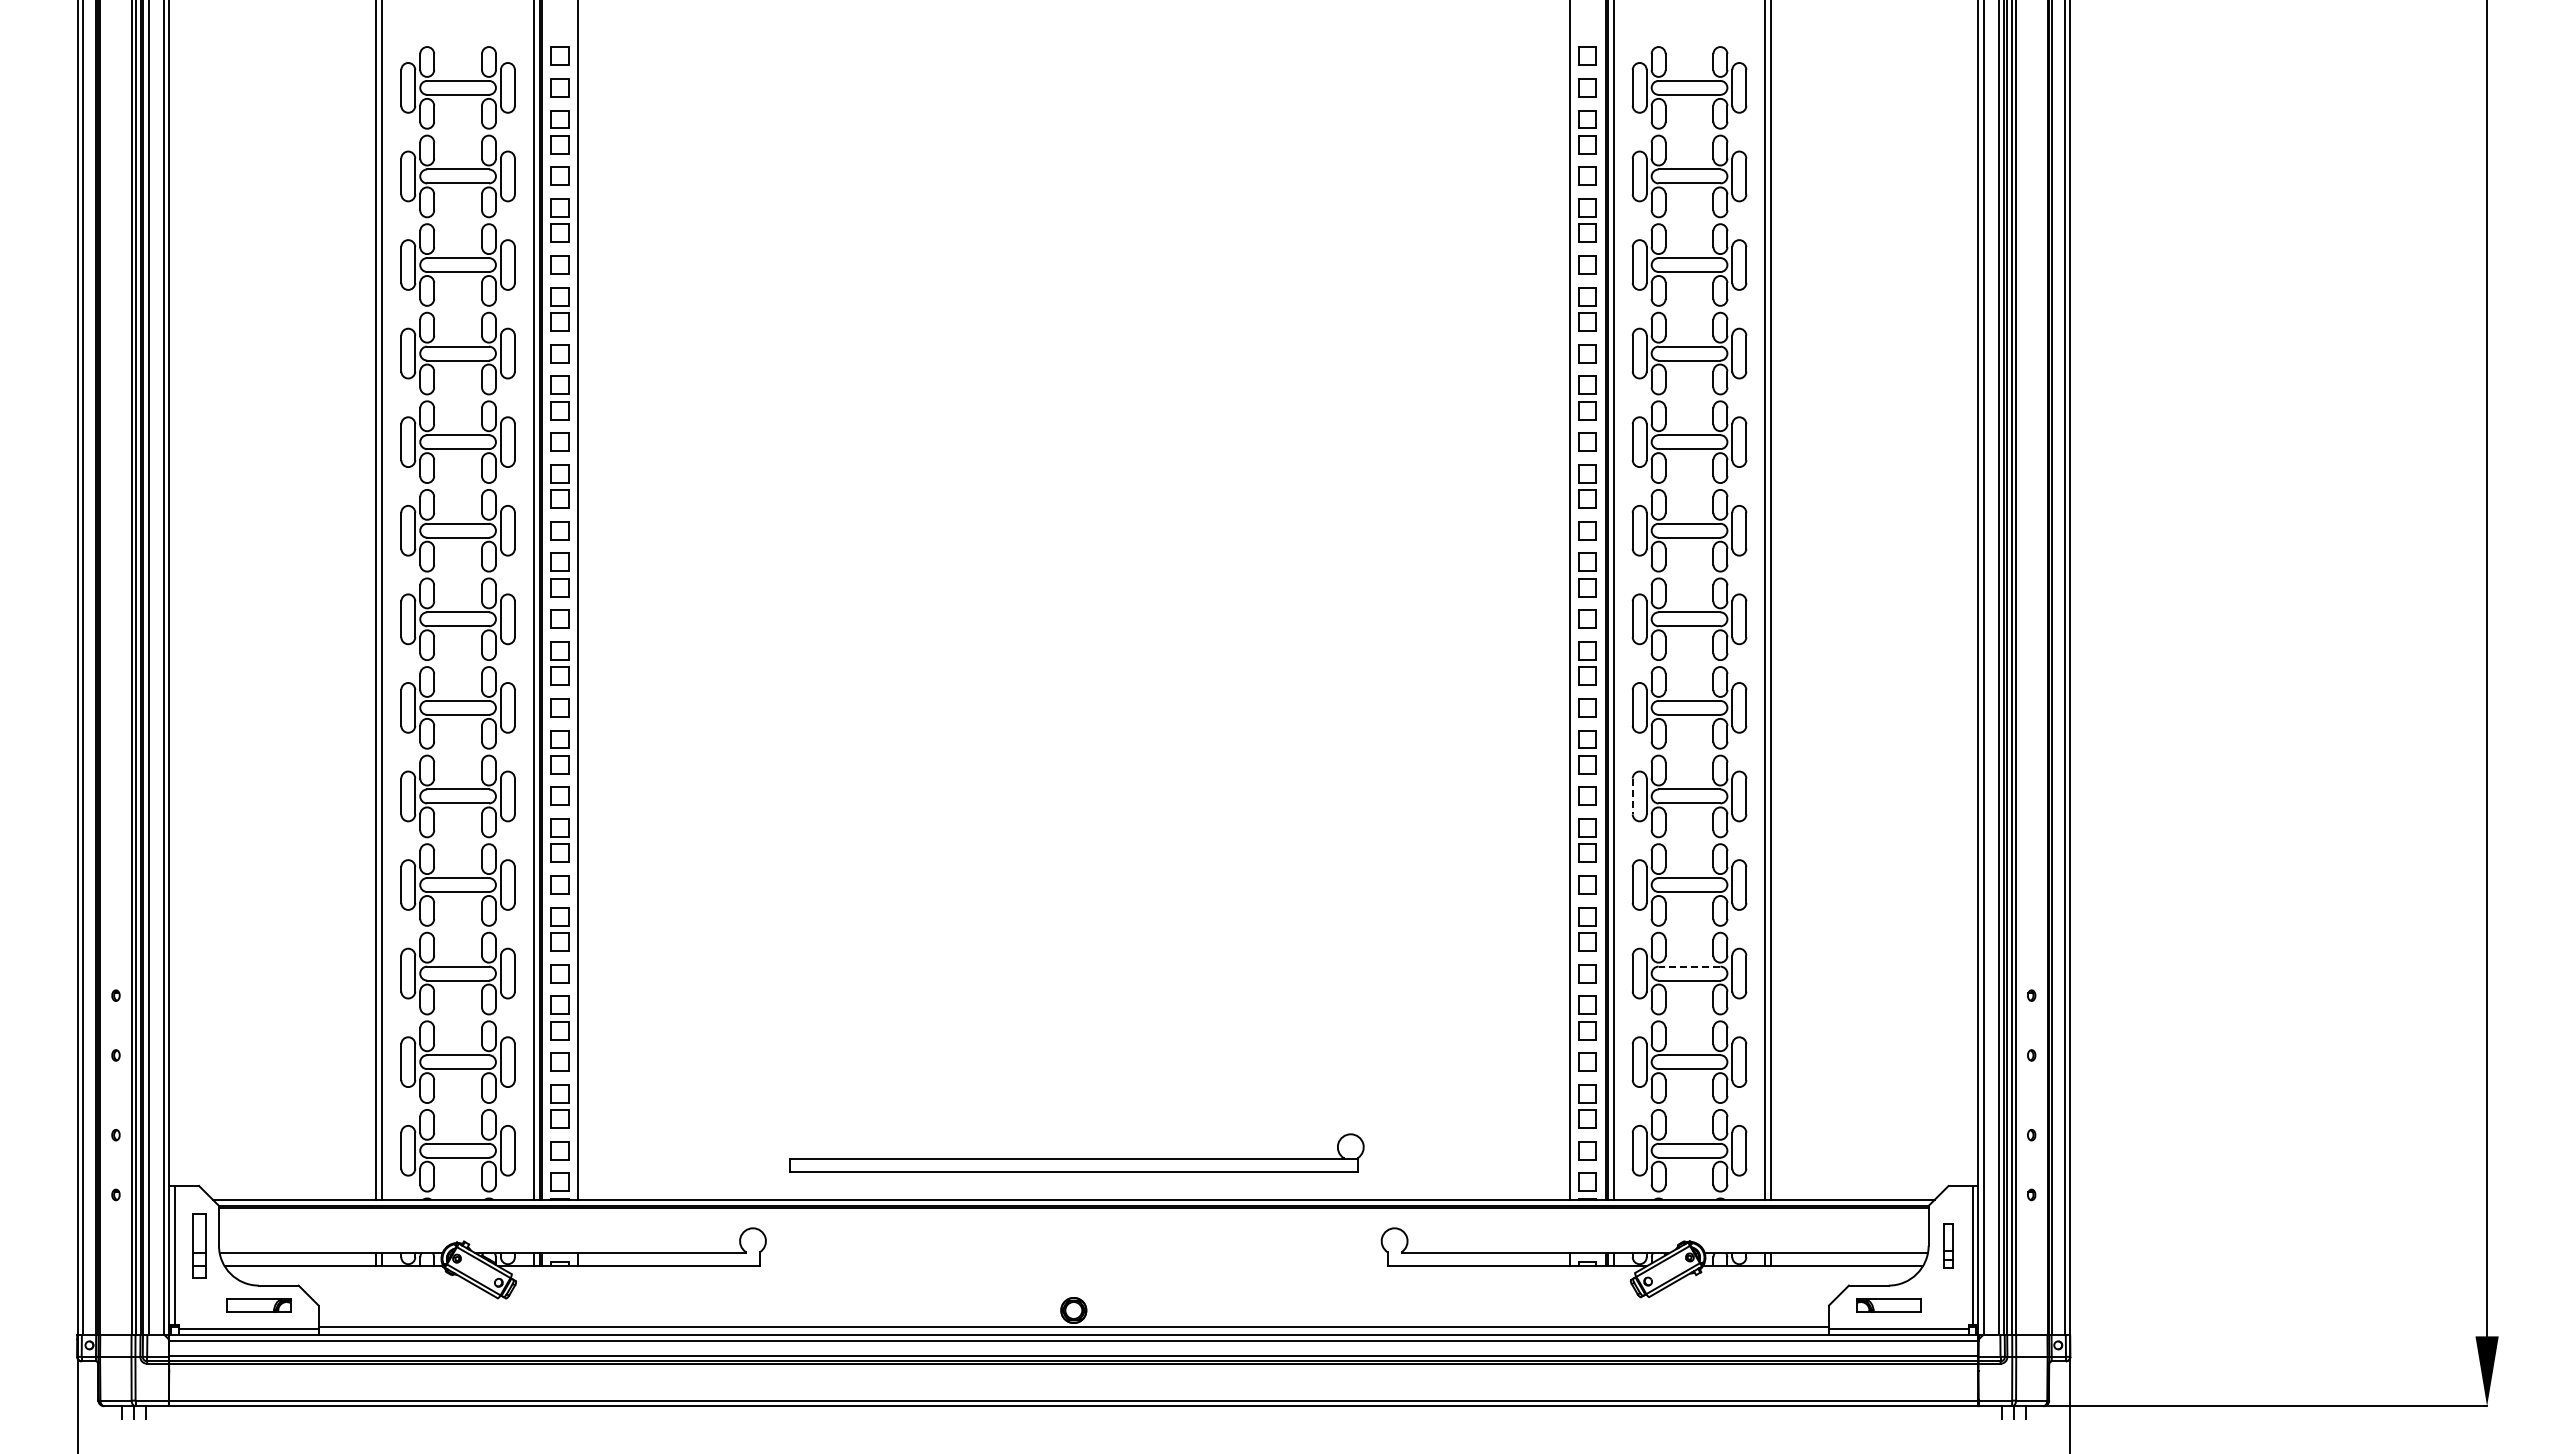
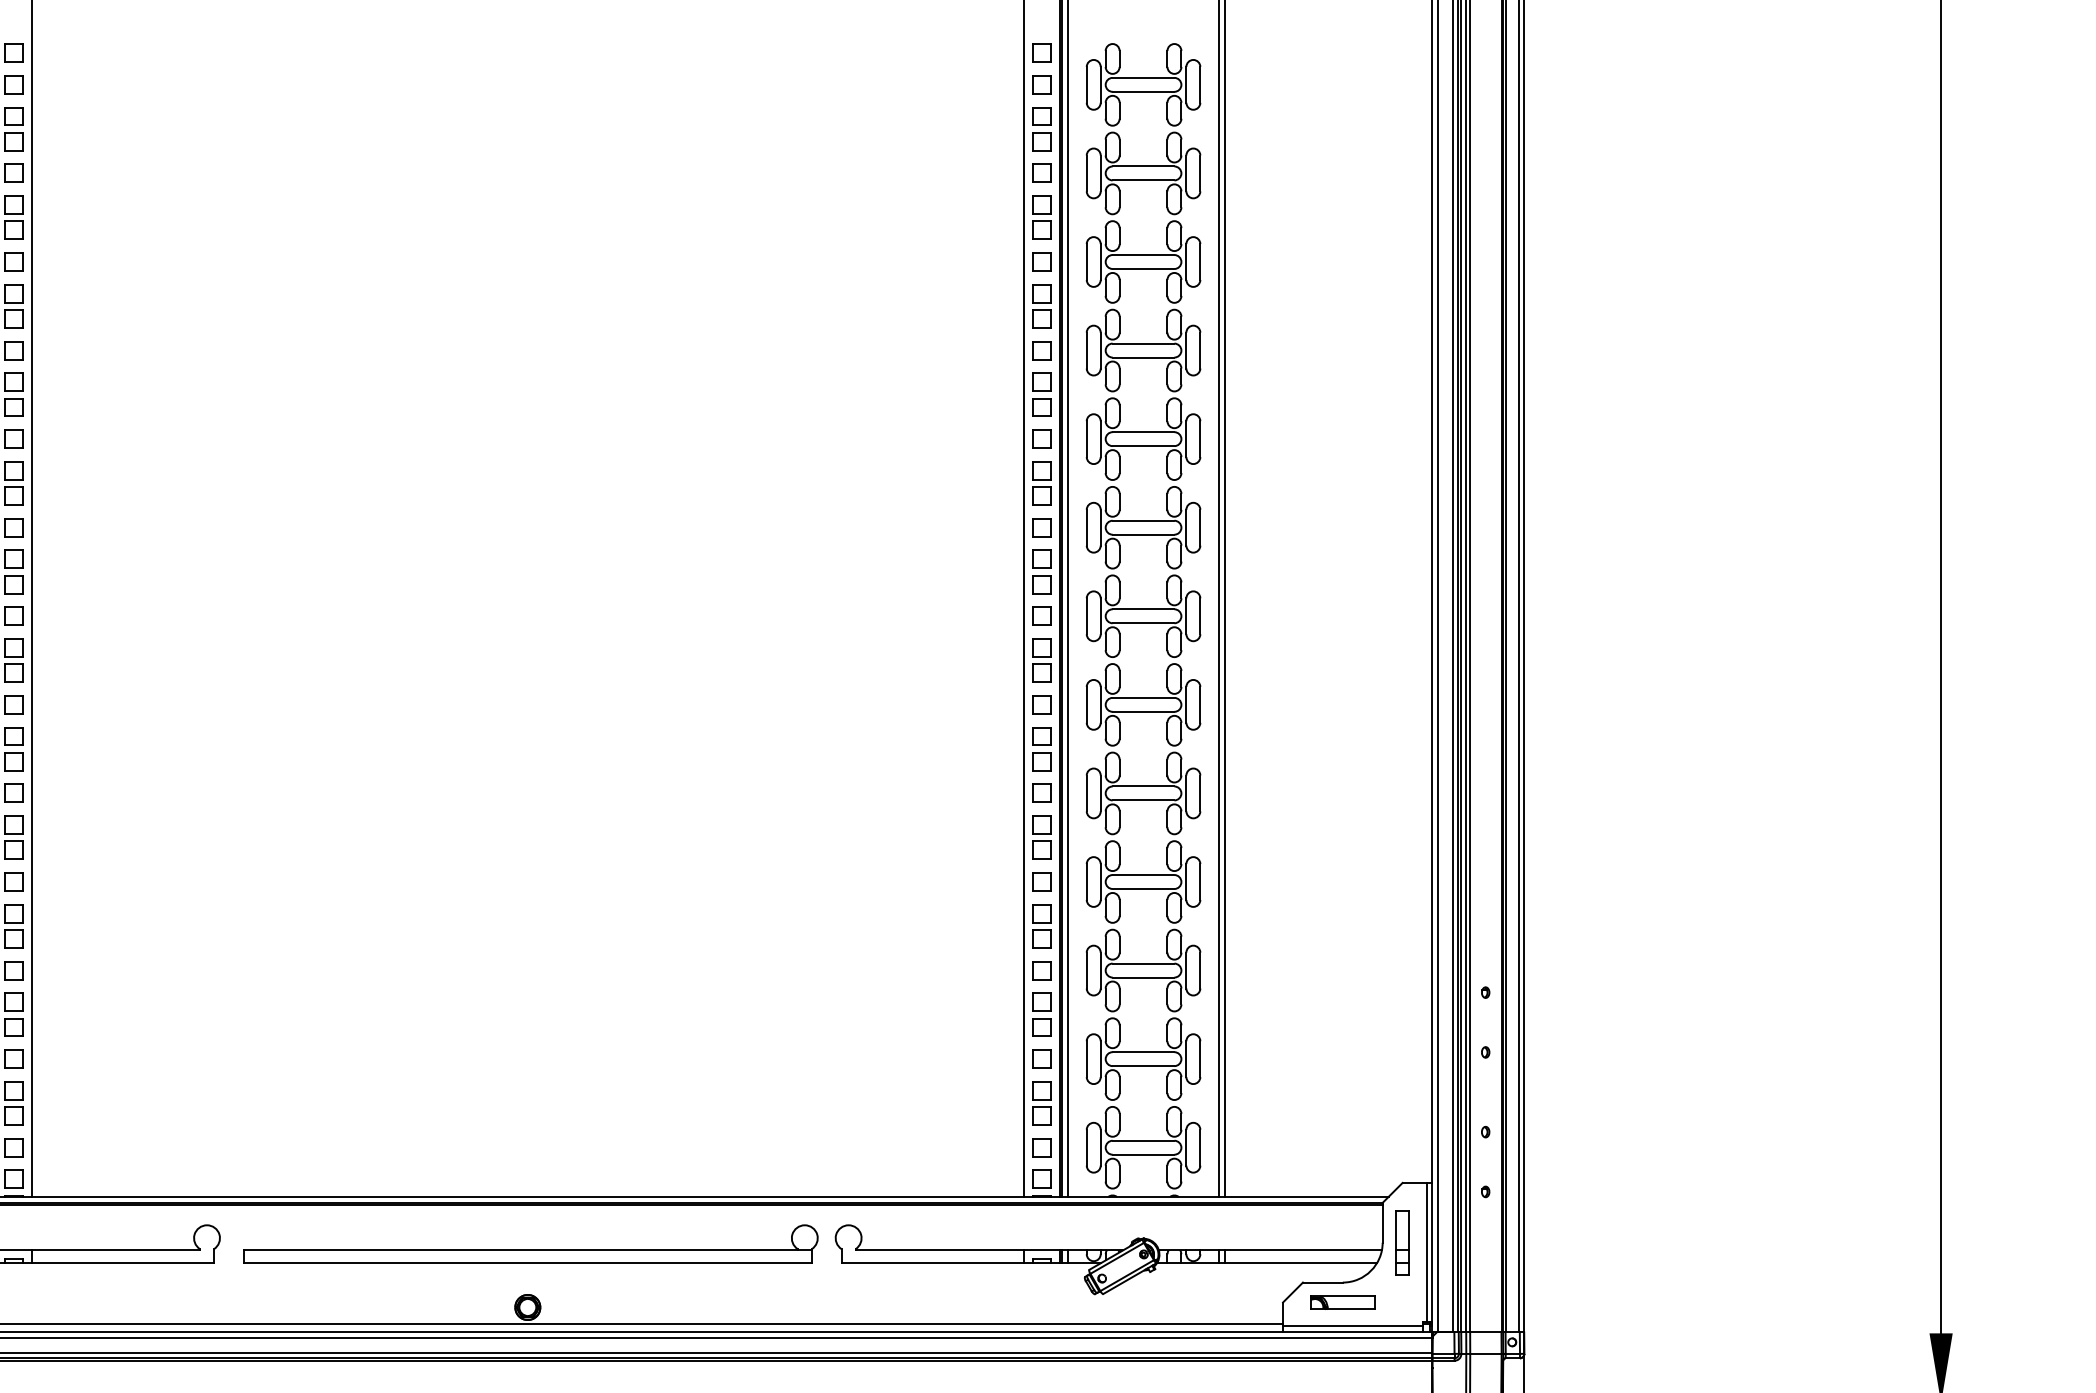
line: (1632, 796) -> (1086, 793), dashed -> solid
line: (1689, 966) -> (1143, 963), dashed -> solid
part: (1076, 1152) -> (530, 1243), moved
part: (1948, 1245) -> (1402, 1242), size x1.43

